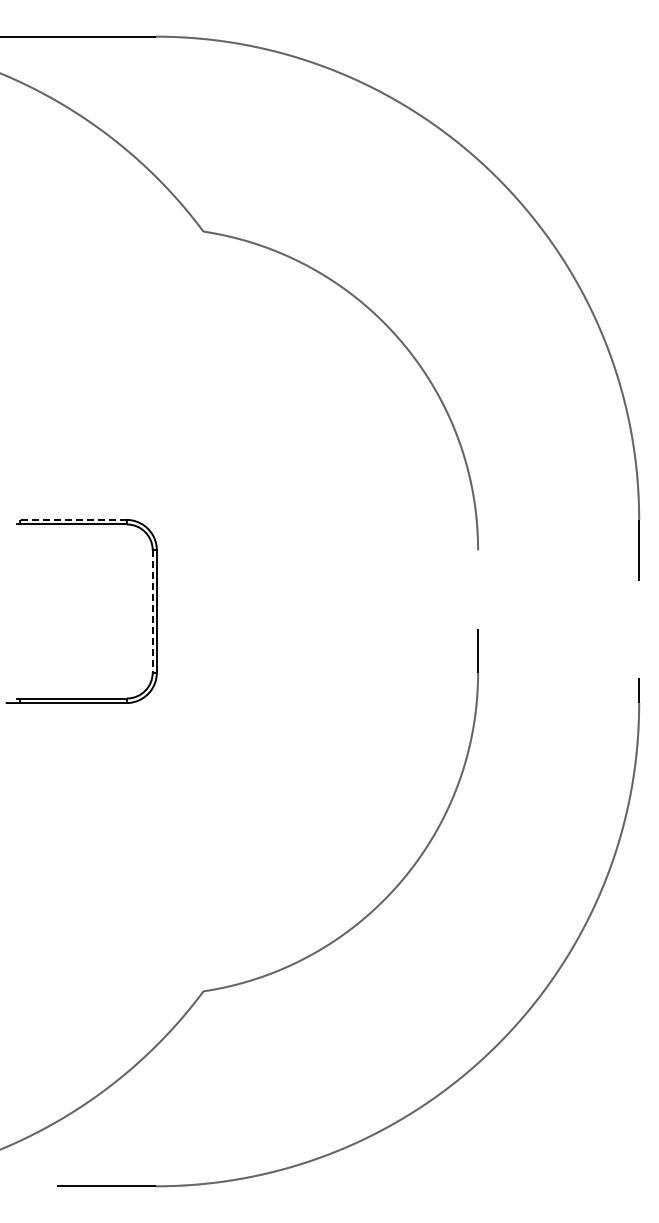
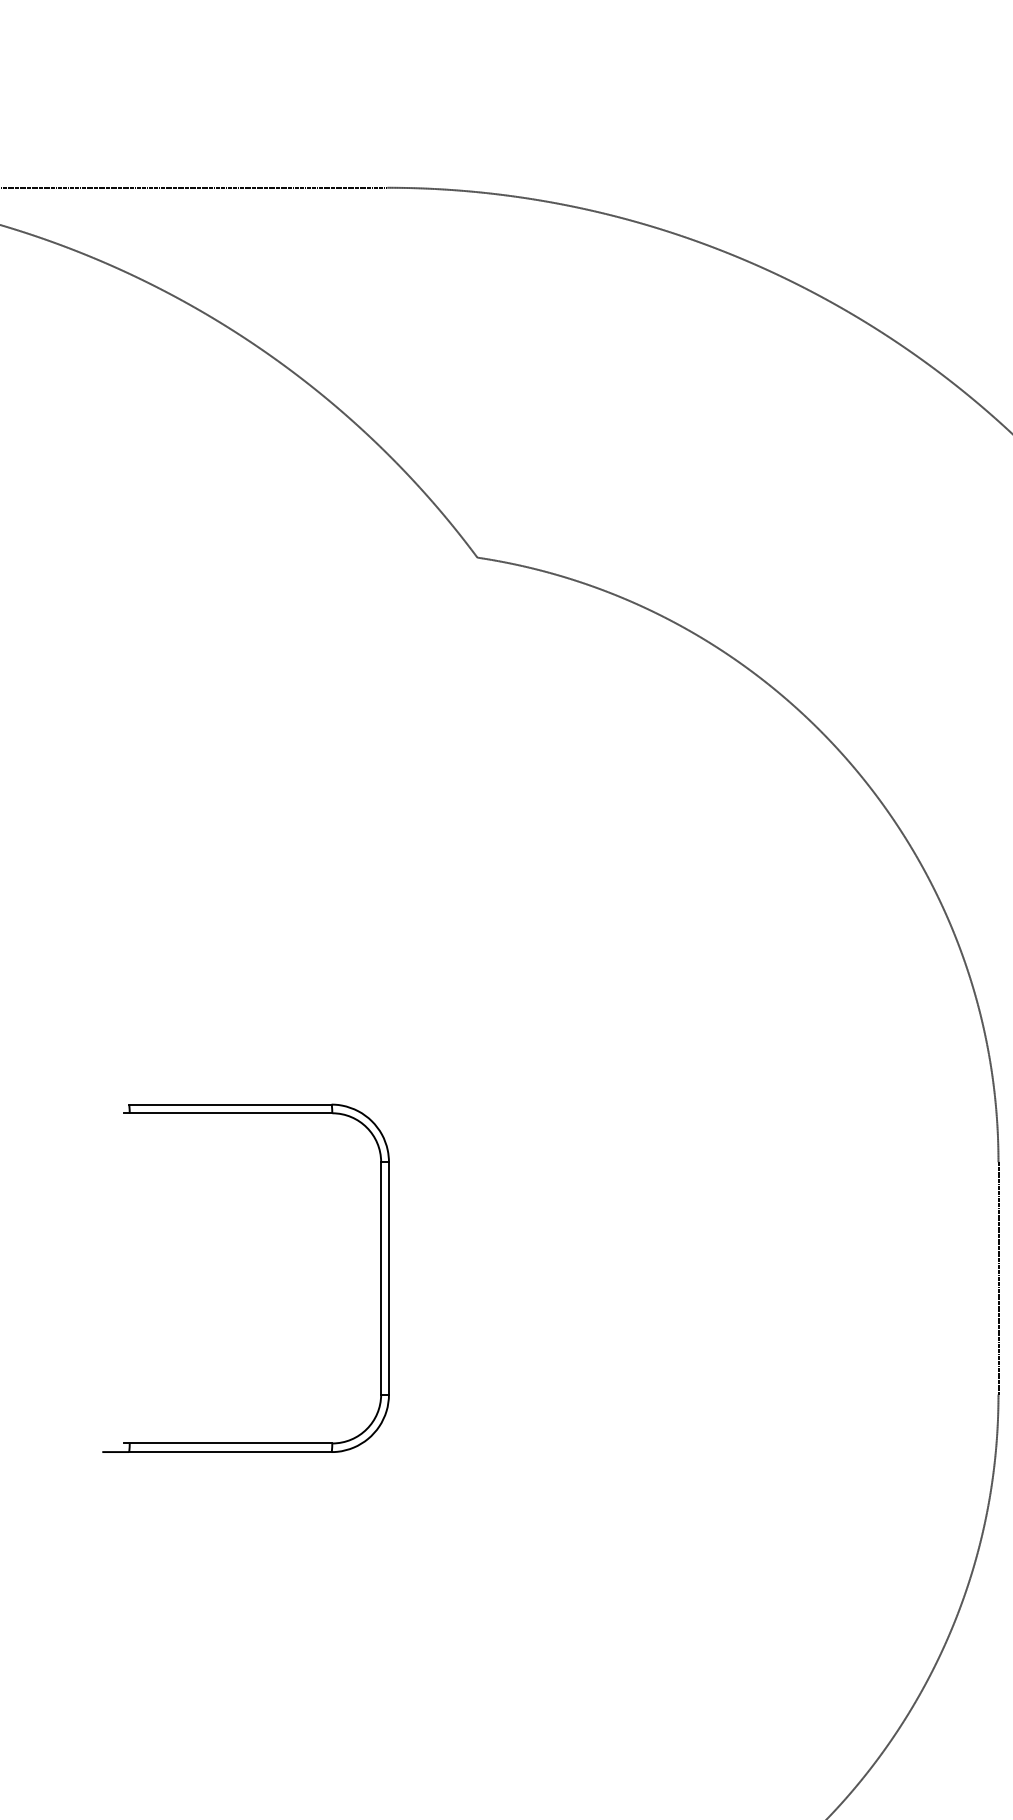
line: (72, 519) -> (228, 1103), dashed -> solid
line: (152, 611) -> (380, 1278), dashed -> solid

